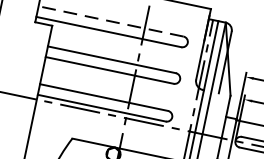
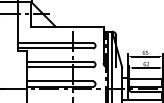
line: (109, 22) -> (54, 43), dashed -> solid

